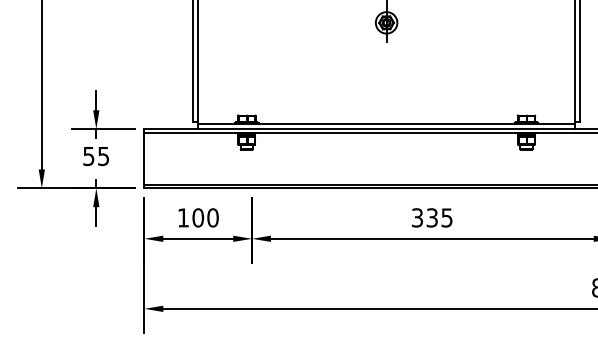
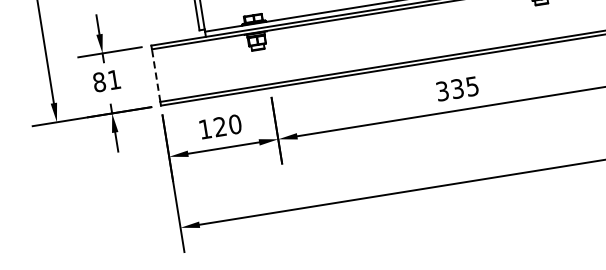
text: (95, 156) -> (106, 81), 55 -> 81
line: (144, 158) -> (156, 75), solid -> dashed
text: (198, 217) -> (220, 126), 100 -> 120

